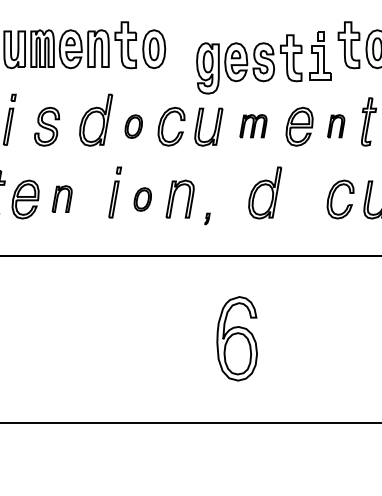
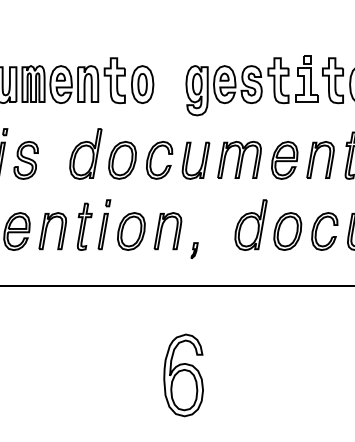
part: (263, 62) -> (251, 84), moved
part: (253, 125) -> (239, 159), size x1.67
part: (335, 125) -> (319, 159), size x1.67
part: (46, 126) -> (25, 160), moved
part: (133, 126) -> (122, 160), size x1.67
part: (95, 194) -> (85, 226), added
part: (61, 198) -> (52, 230), size x1.43
part: (142, 199) -> (131, 231), size x1.67
part: (302, 199) -> (287, 231), added
part: (207, 218) -> (194, 250), size x1.43
part: (236, 338) -> (182, 375), moved

